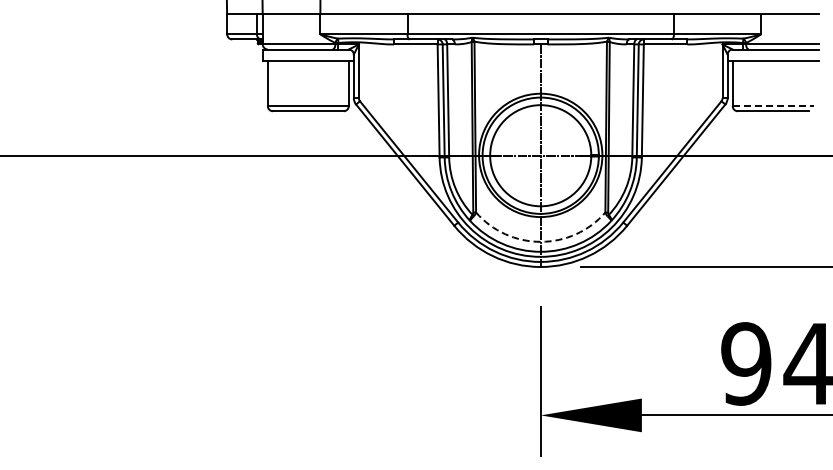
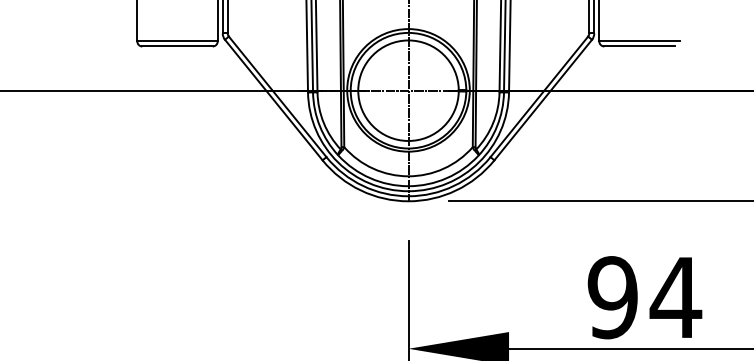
line: (773, 106) -> (639, 41), dashed -> solid
arc: (540, 241) -> (408, 175), dashed -> solid

